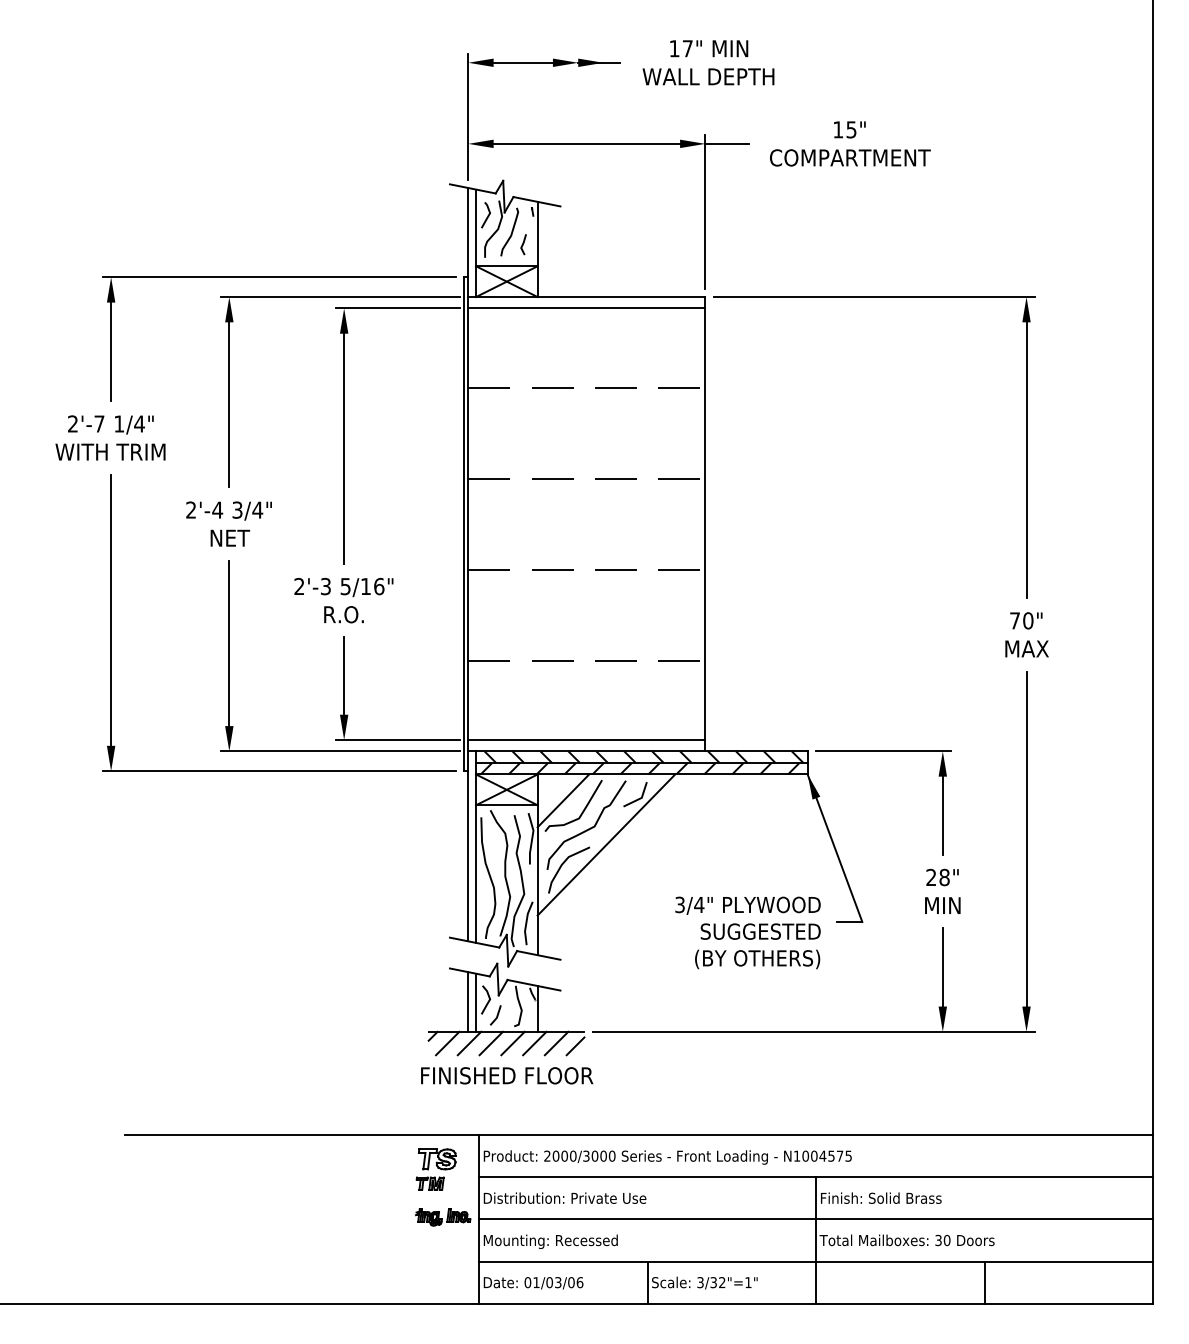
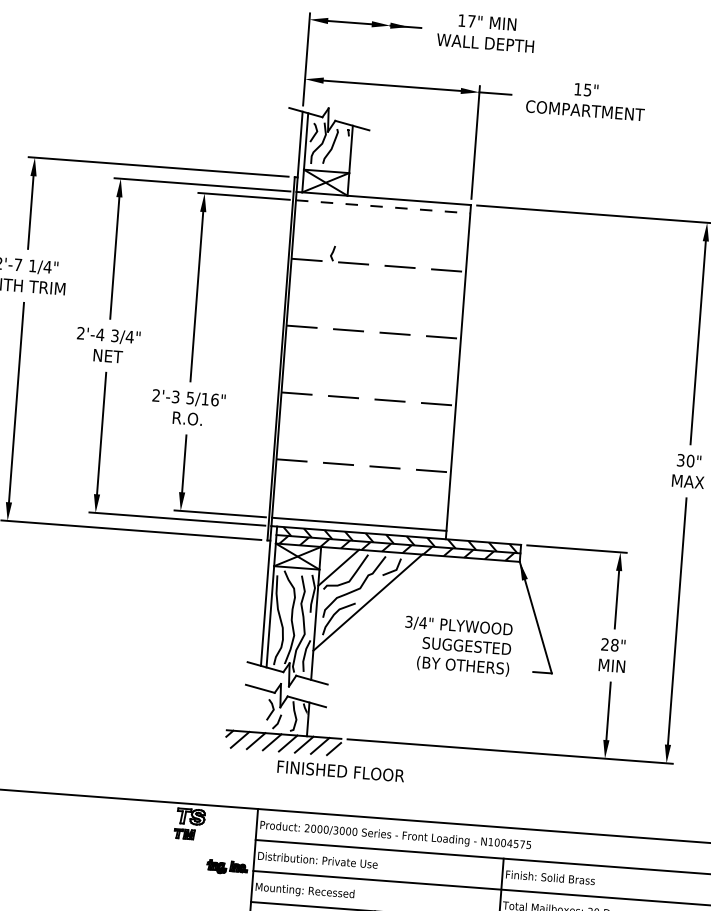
line: (523, 244) -> (332, 253), moved
line: (586, 308) -> (382, 206), solid -> dashed
text: (1014, 620) -> (680, 460), 70" -> 30"
text: (747, 932) -> (457, 645), moved
line: (468, 1001) -> (257, 710), removed
line: (476, 1002) -> (263, 711), removed
text: (507, 1075) -> (341, 771), moved
part: (435, 1169) -> (189, 824), moved

